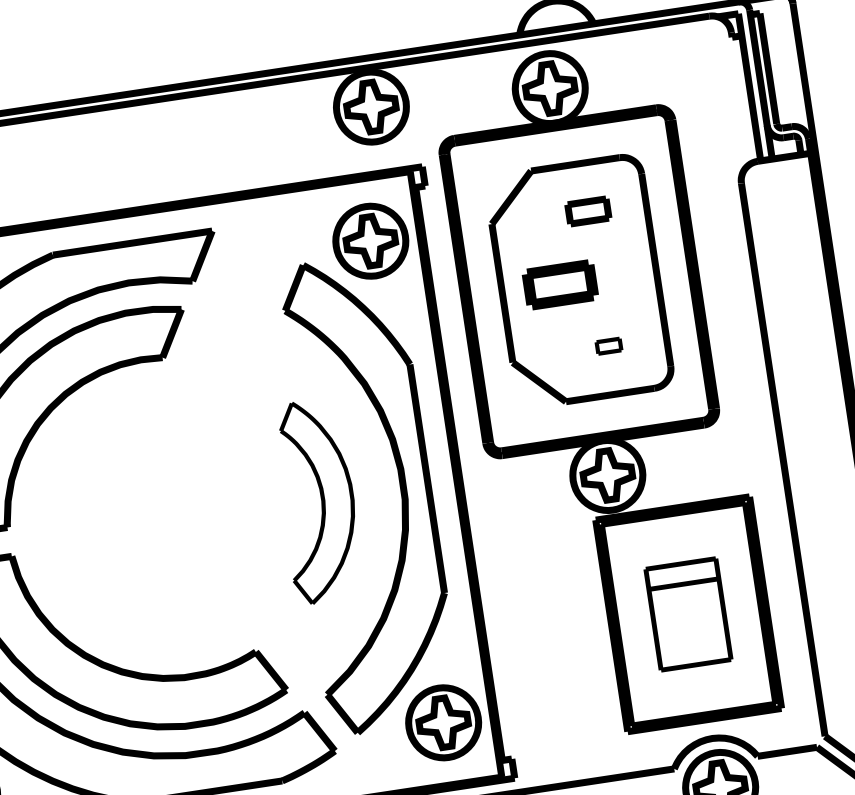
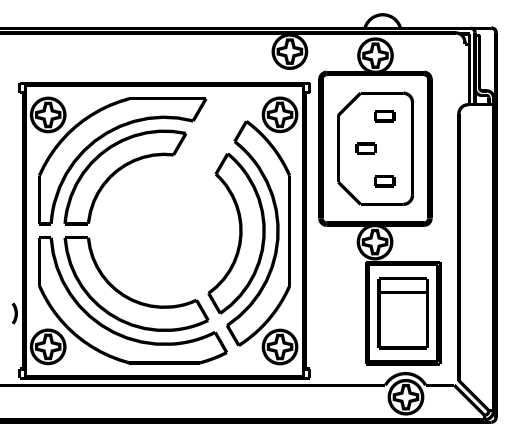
part: (558, 284) -> (365, 148), size x0.62
part: (608, 346) -> (384, 181), size x1.67
part: (317, 501) -> (236, 233), size x1.67
part: (687, 614) -> (402, 313), size x1.43

